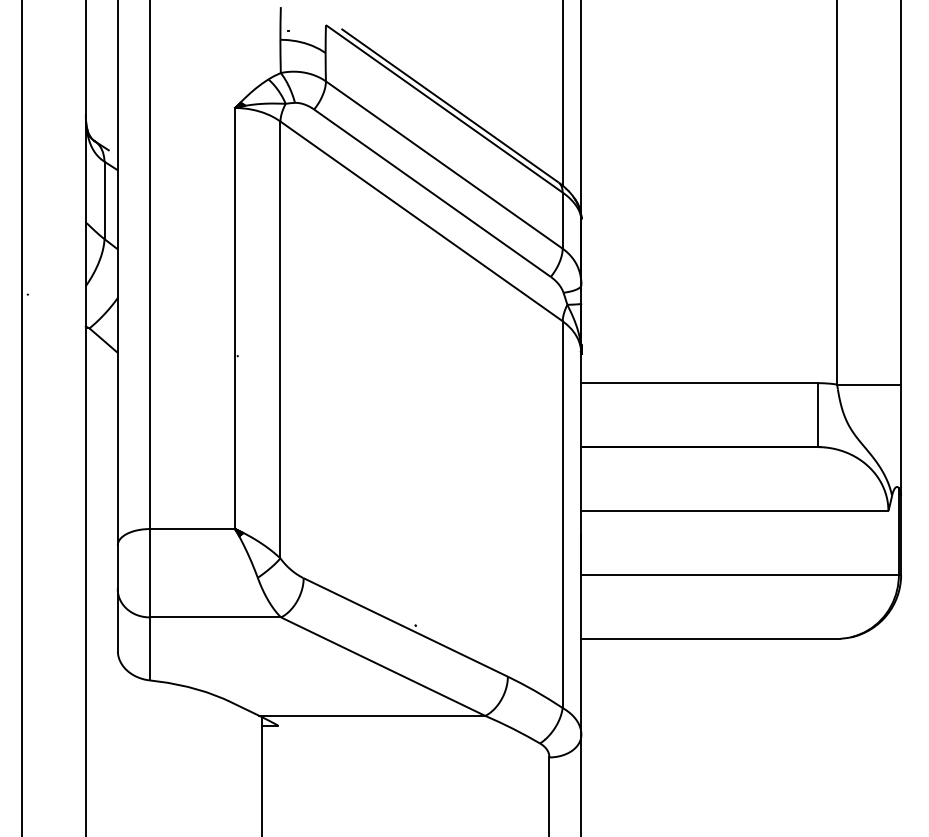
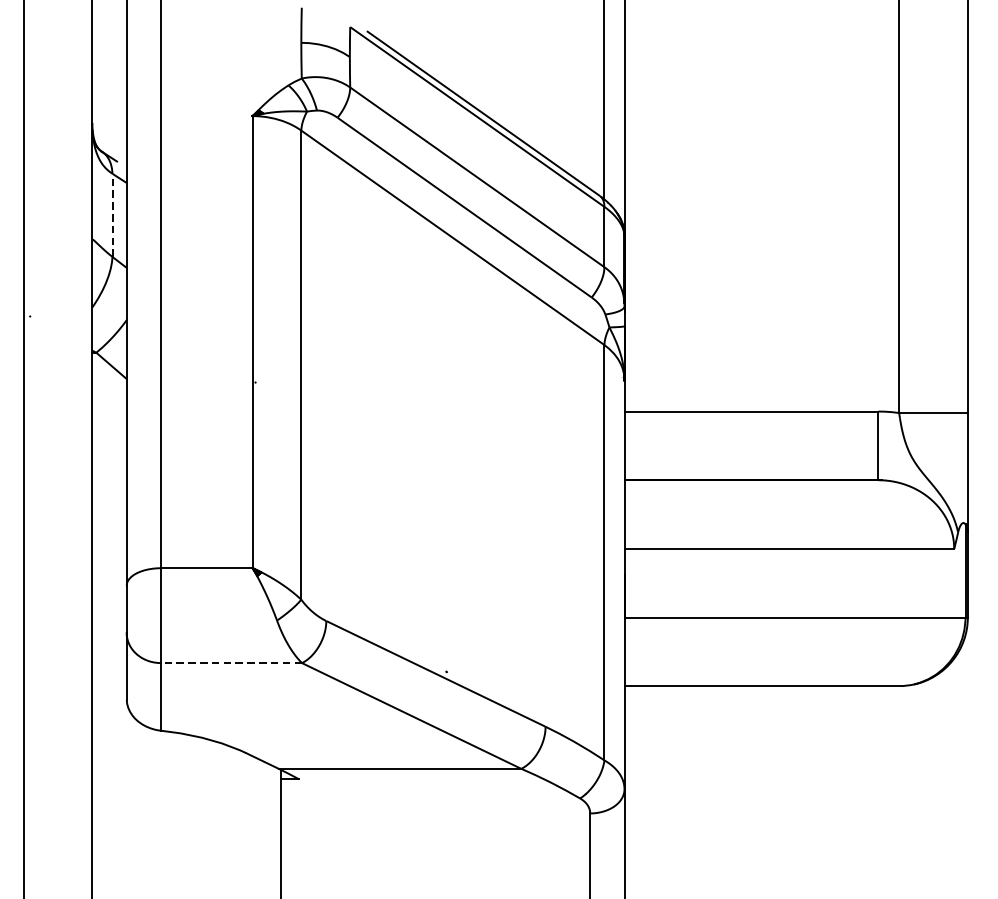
line: (104, 200) -> (112, 215), solid -> dashed
line: (215, 617) -> (231, 663), solid -> dashed

